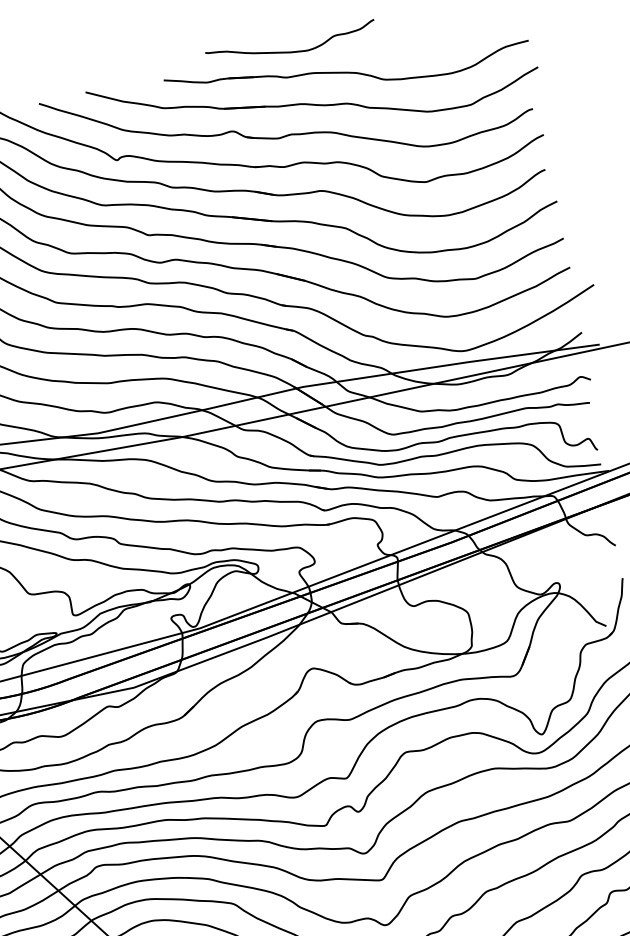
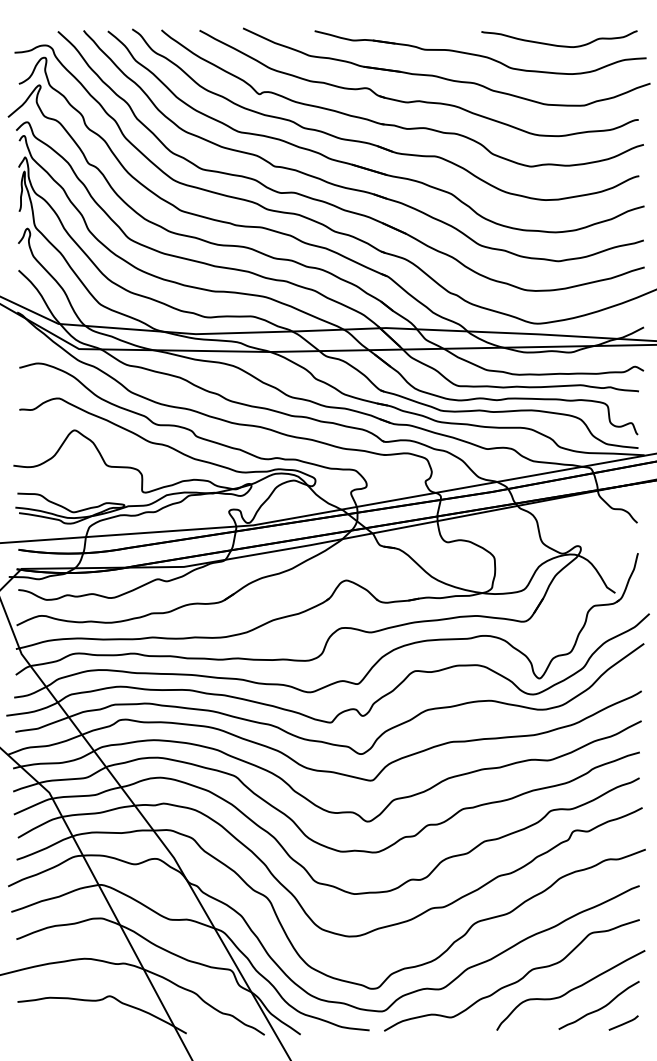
curve: (289, 51) -> (556, 44), moved

